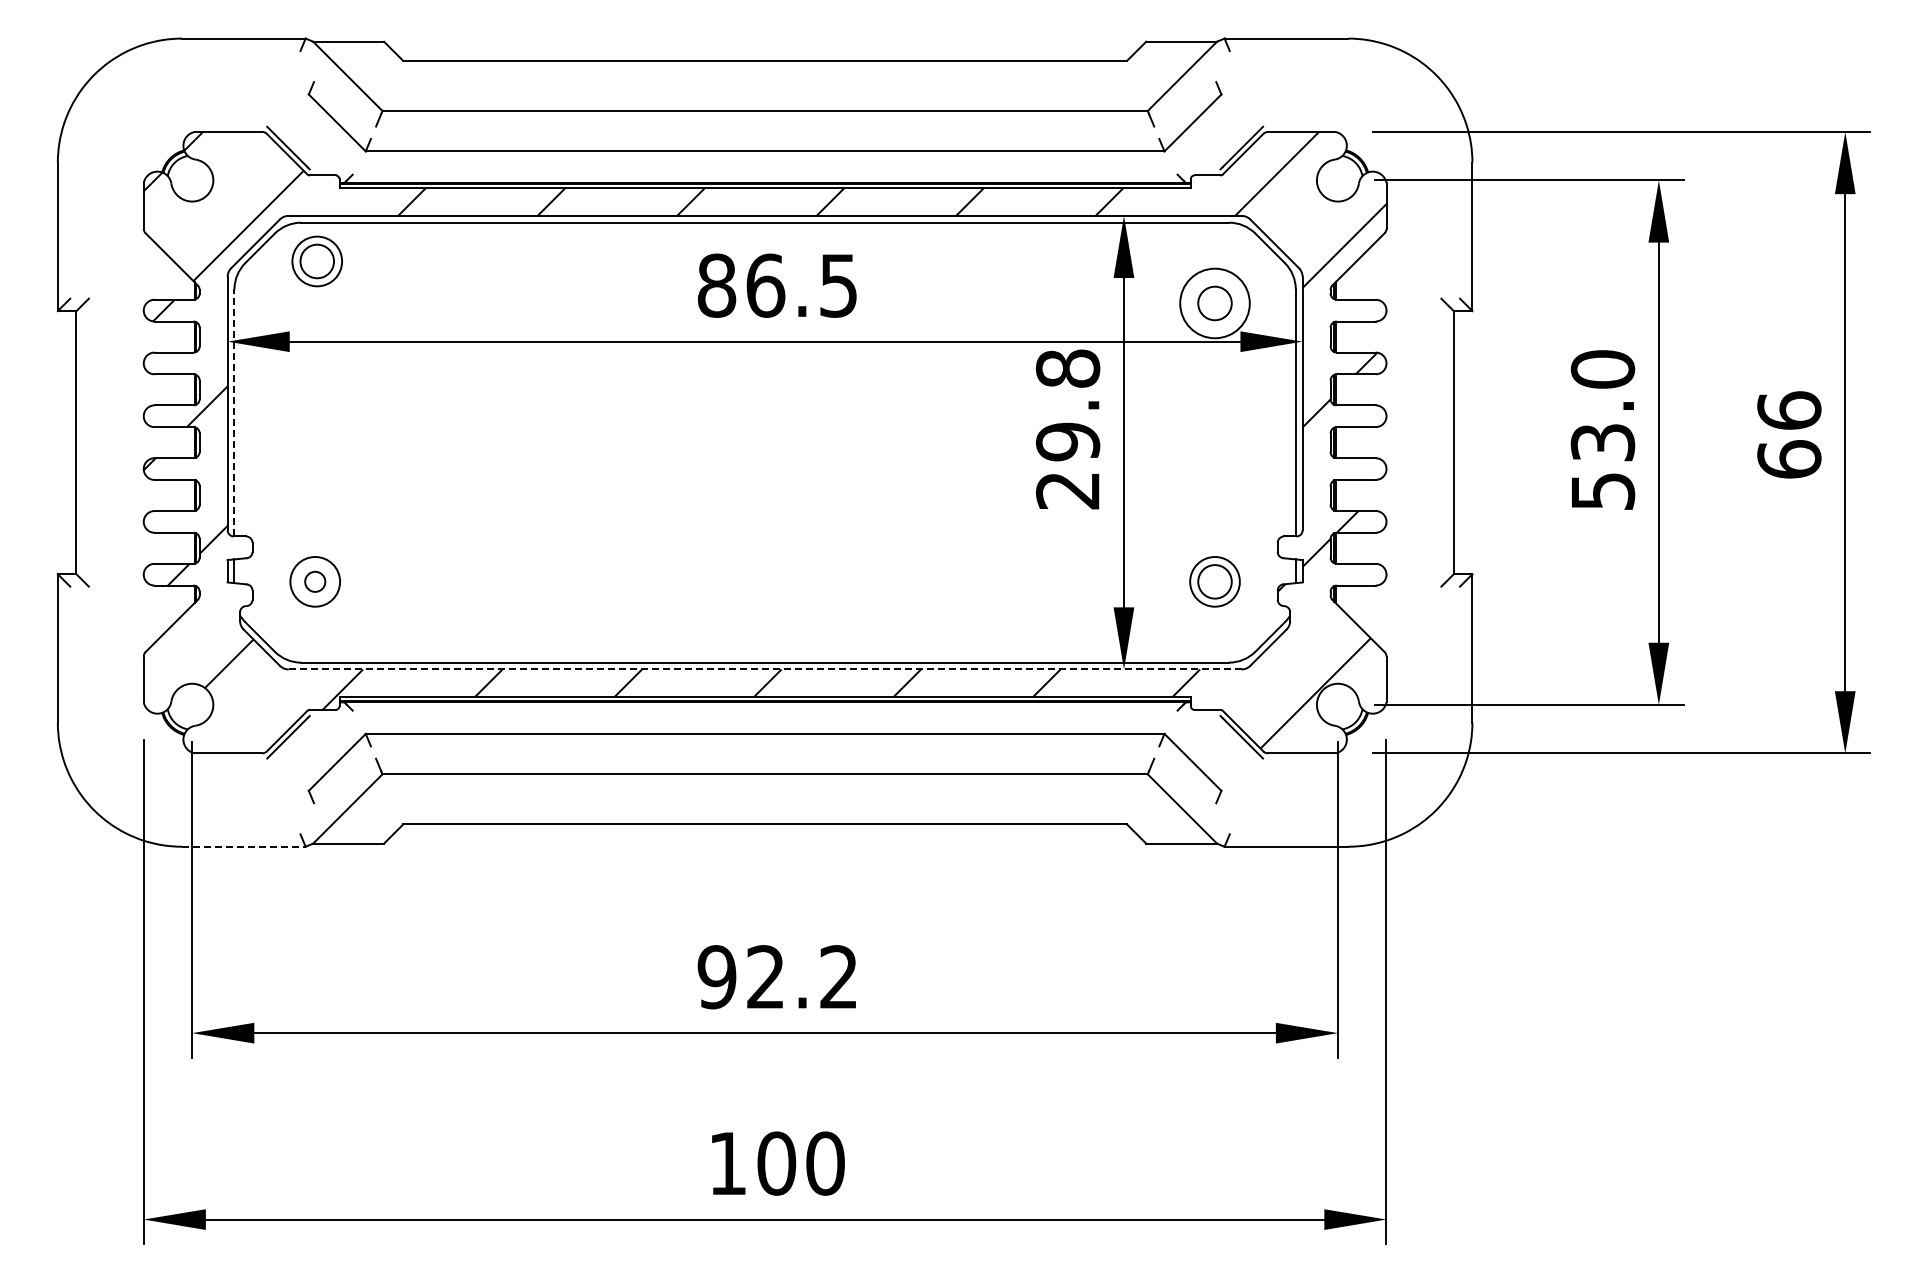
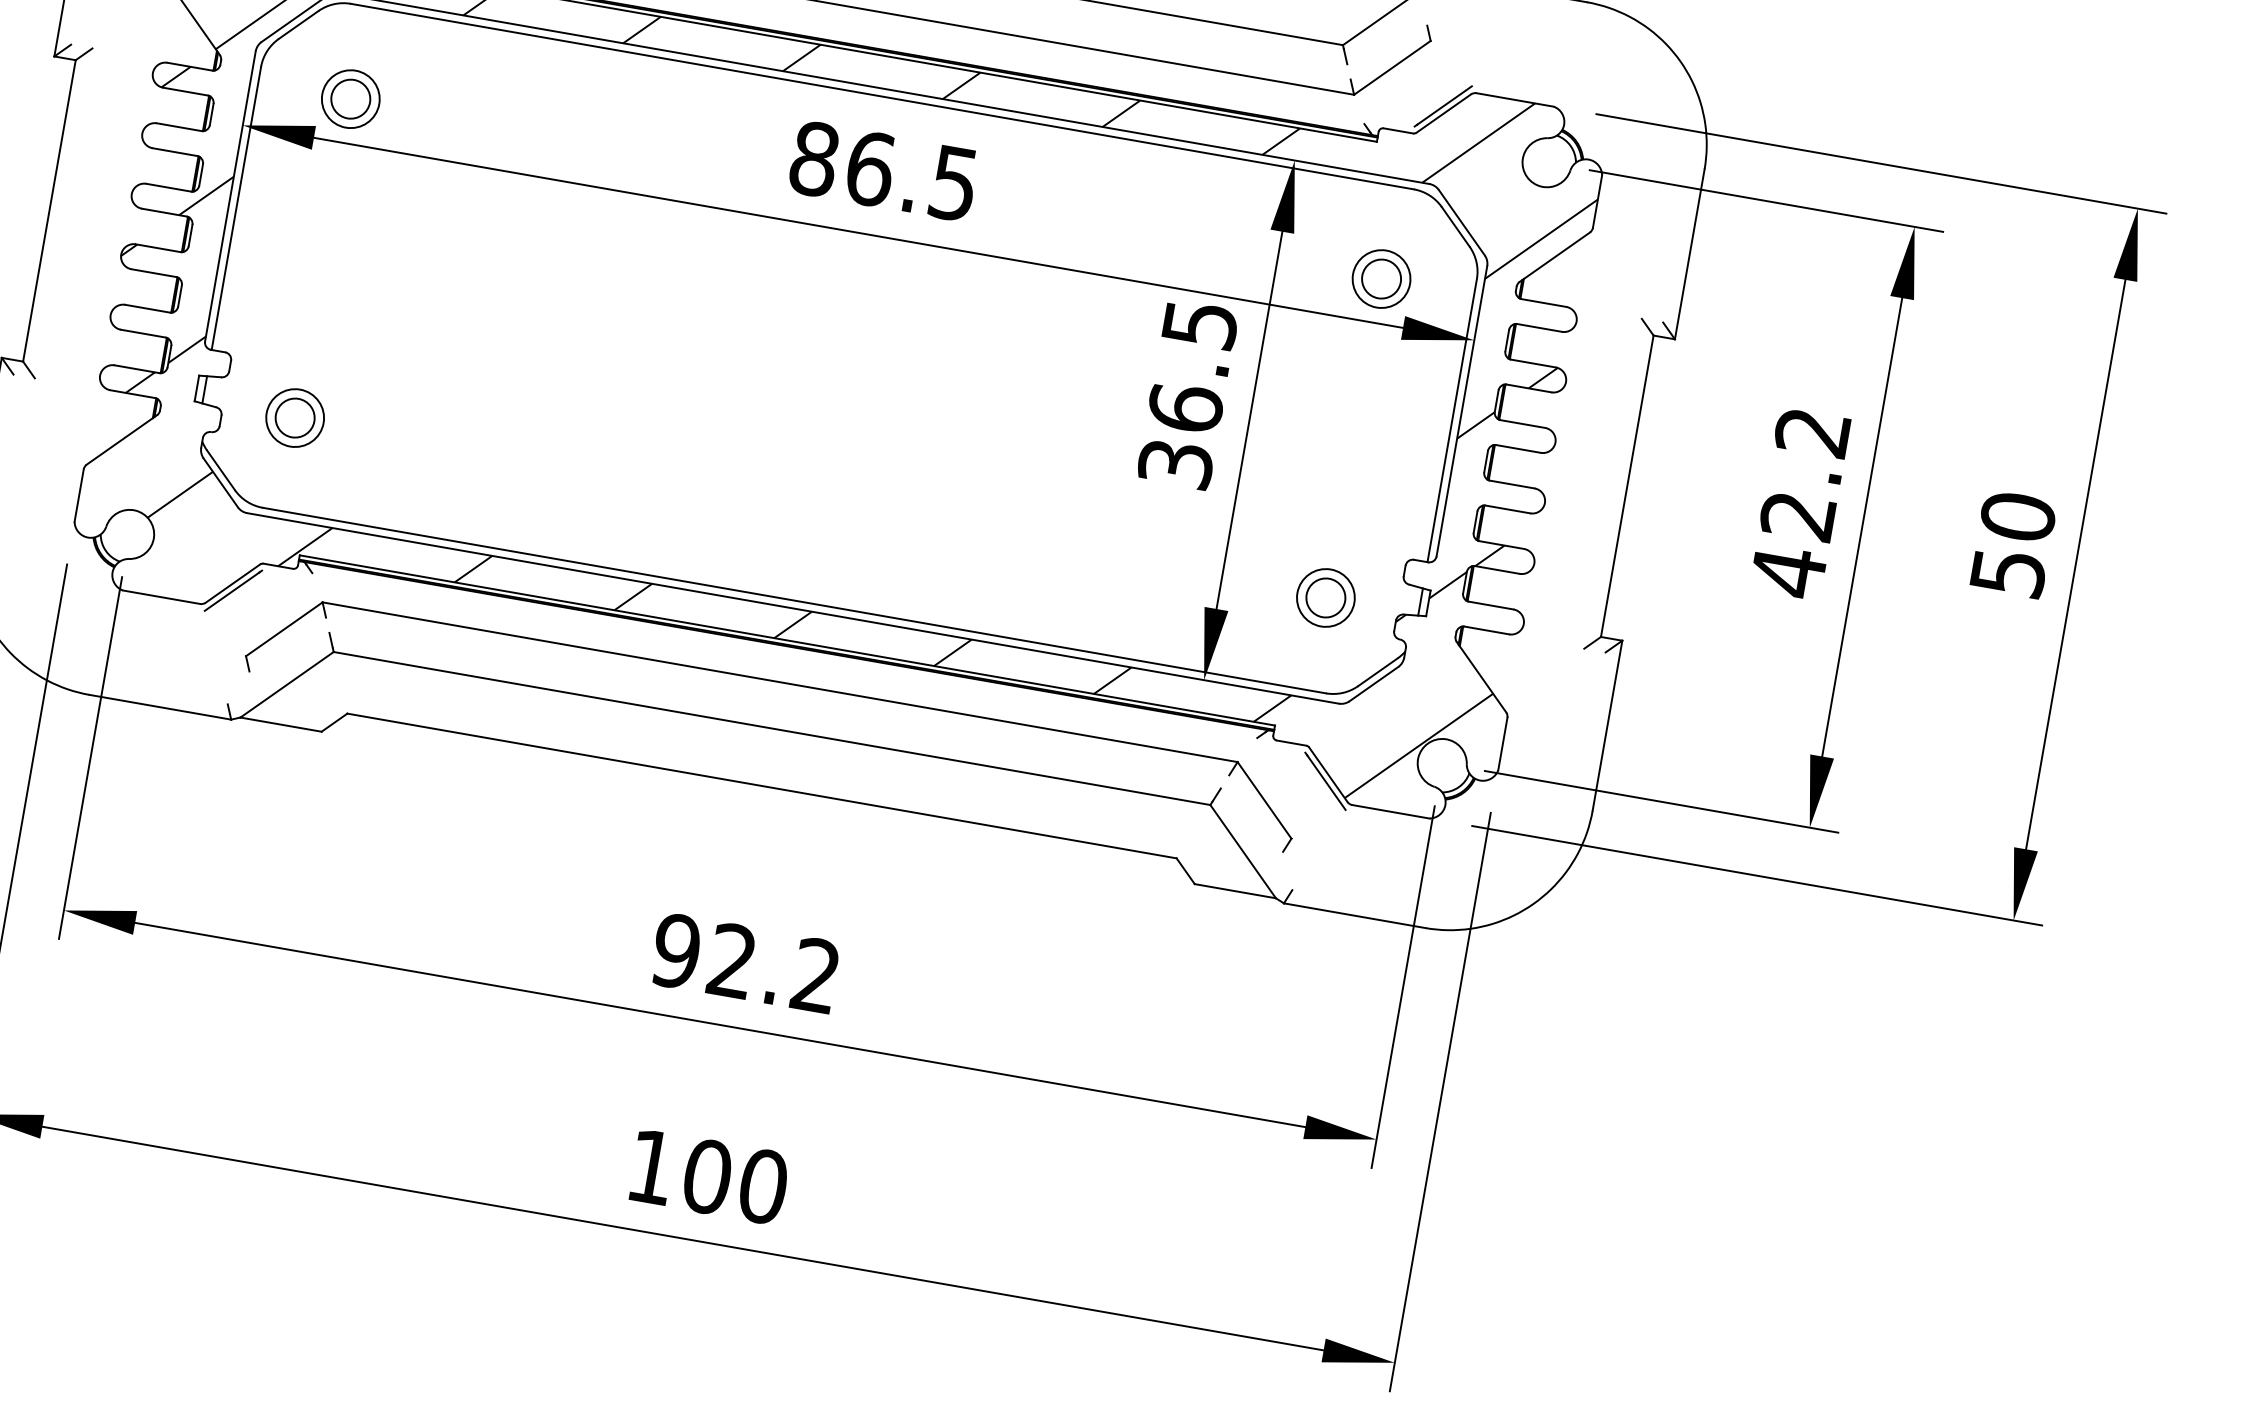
part: (316, 261) -> (349, 99), moved
circle: (1214, 303) -> (1380, 279), size x0.71
line: (234, 412) -> (236, 207), dashed -> solid
text: (1068, 429) -> (1188, 394), 29.8 -> 36.5
text: (1602, 430) -> (1800, 502), 53.0 -> 42.2
text: (1789, 434) -> (2013, 544), 66 -> 50
circle: (315, 581) -> (295, 417), size x1.67
line: (764, 669) -> (792, 608), dashed -> solid
line: (243, 846) -> (160, 706), dashed -> solid

